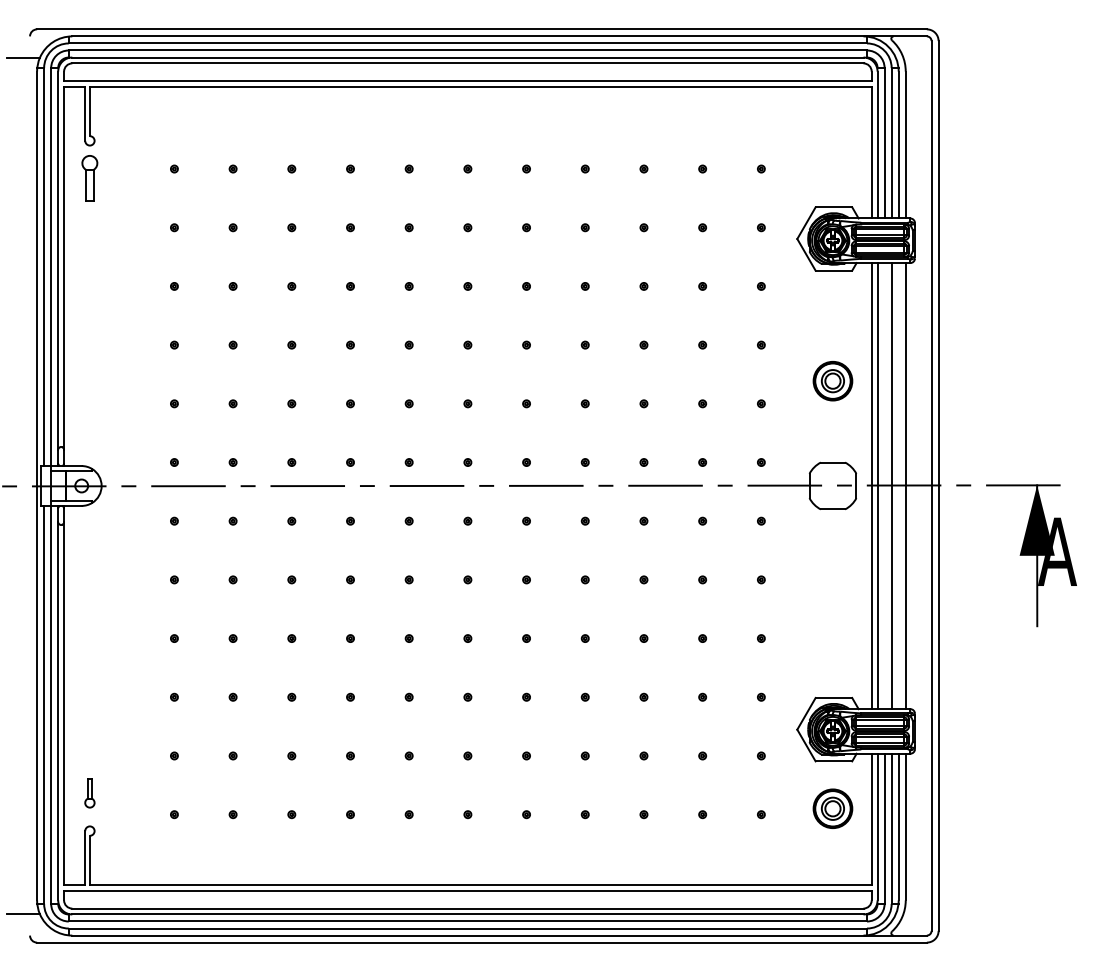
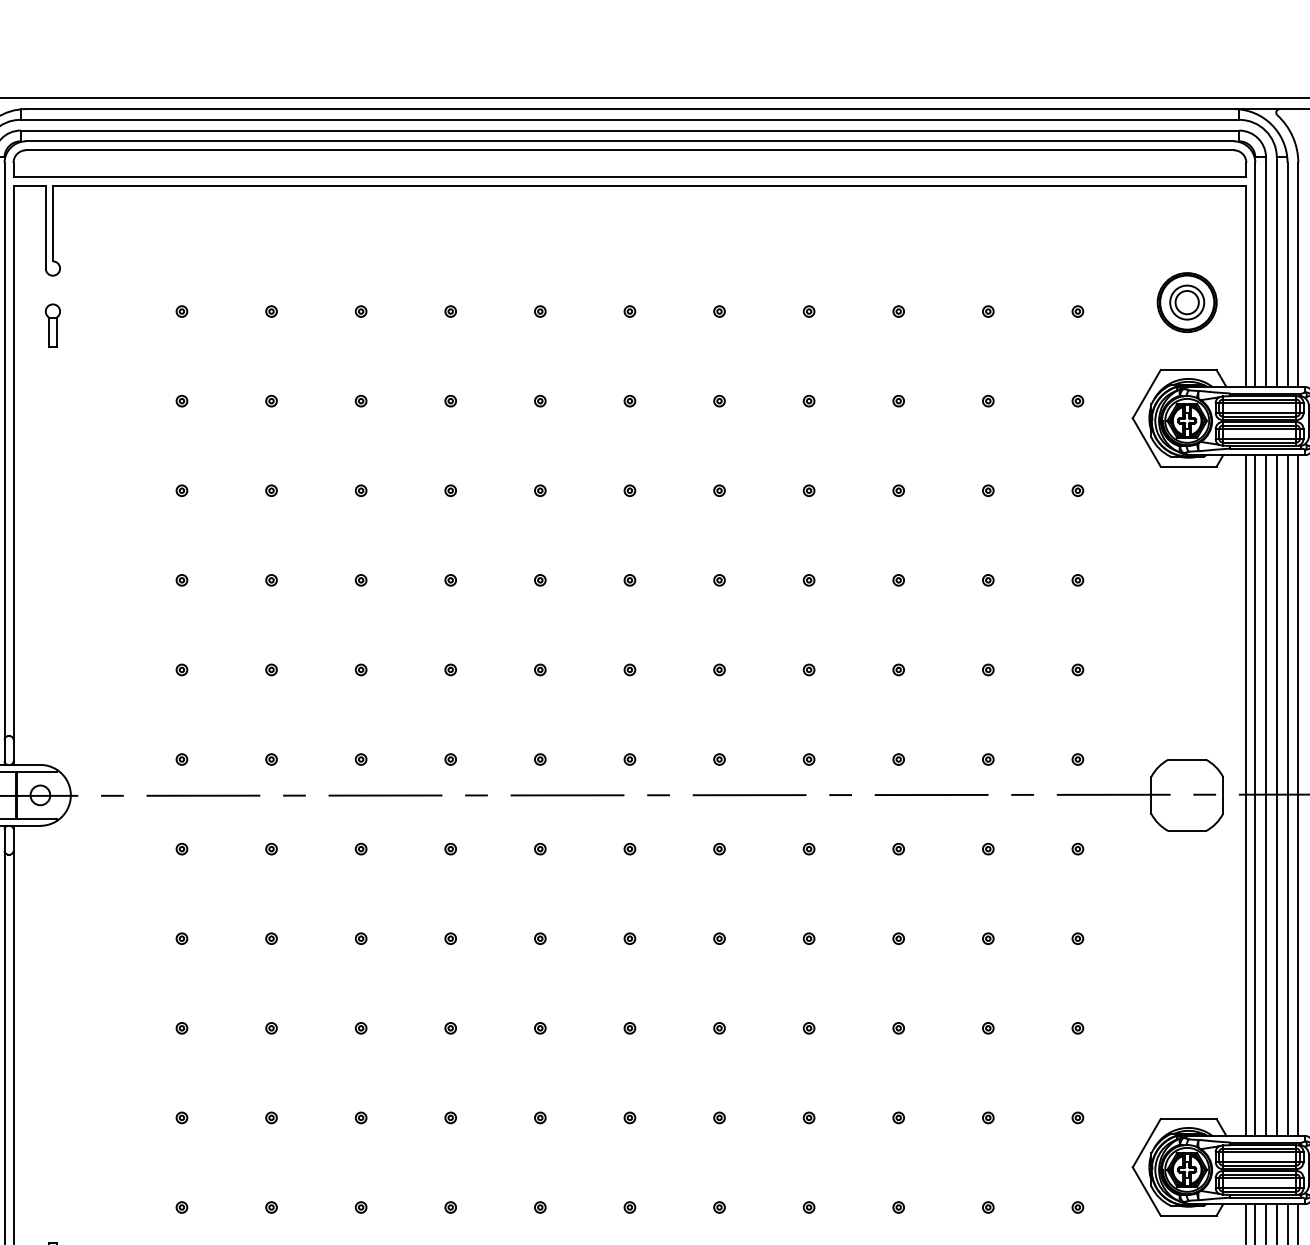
part: (89, 178) -> (52, 325), size x0.62
part: (832, 381) -> (1186, 303), moved
line: (884, 486) -> (1265, 796), added
line: (898, 486) -> (1287, 796), added

